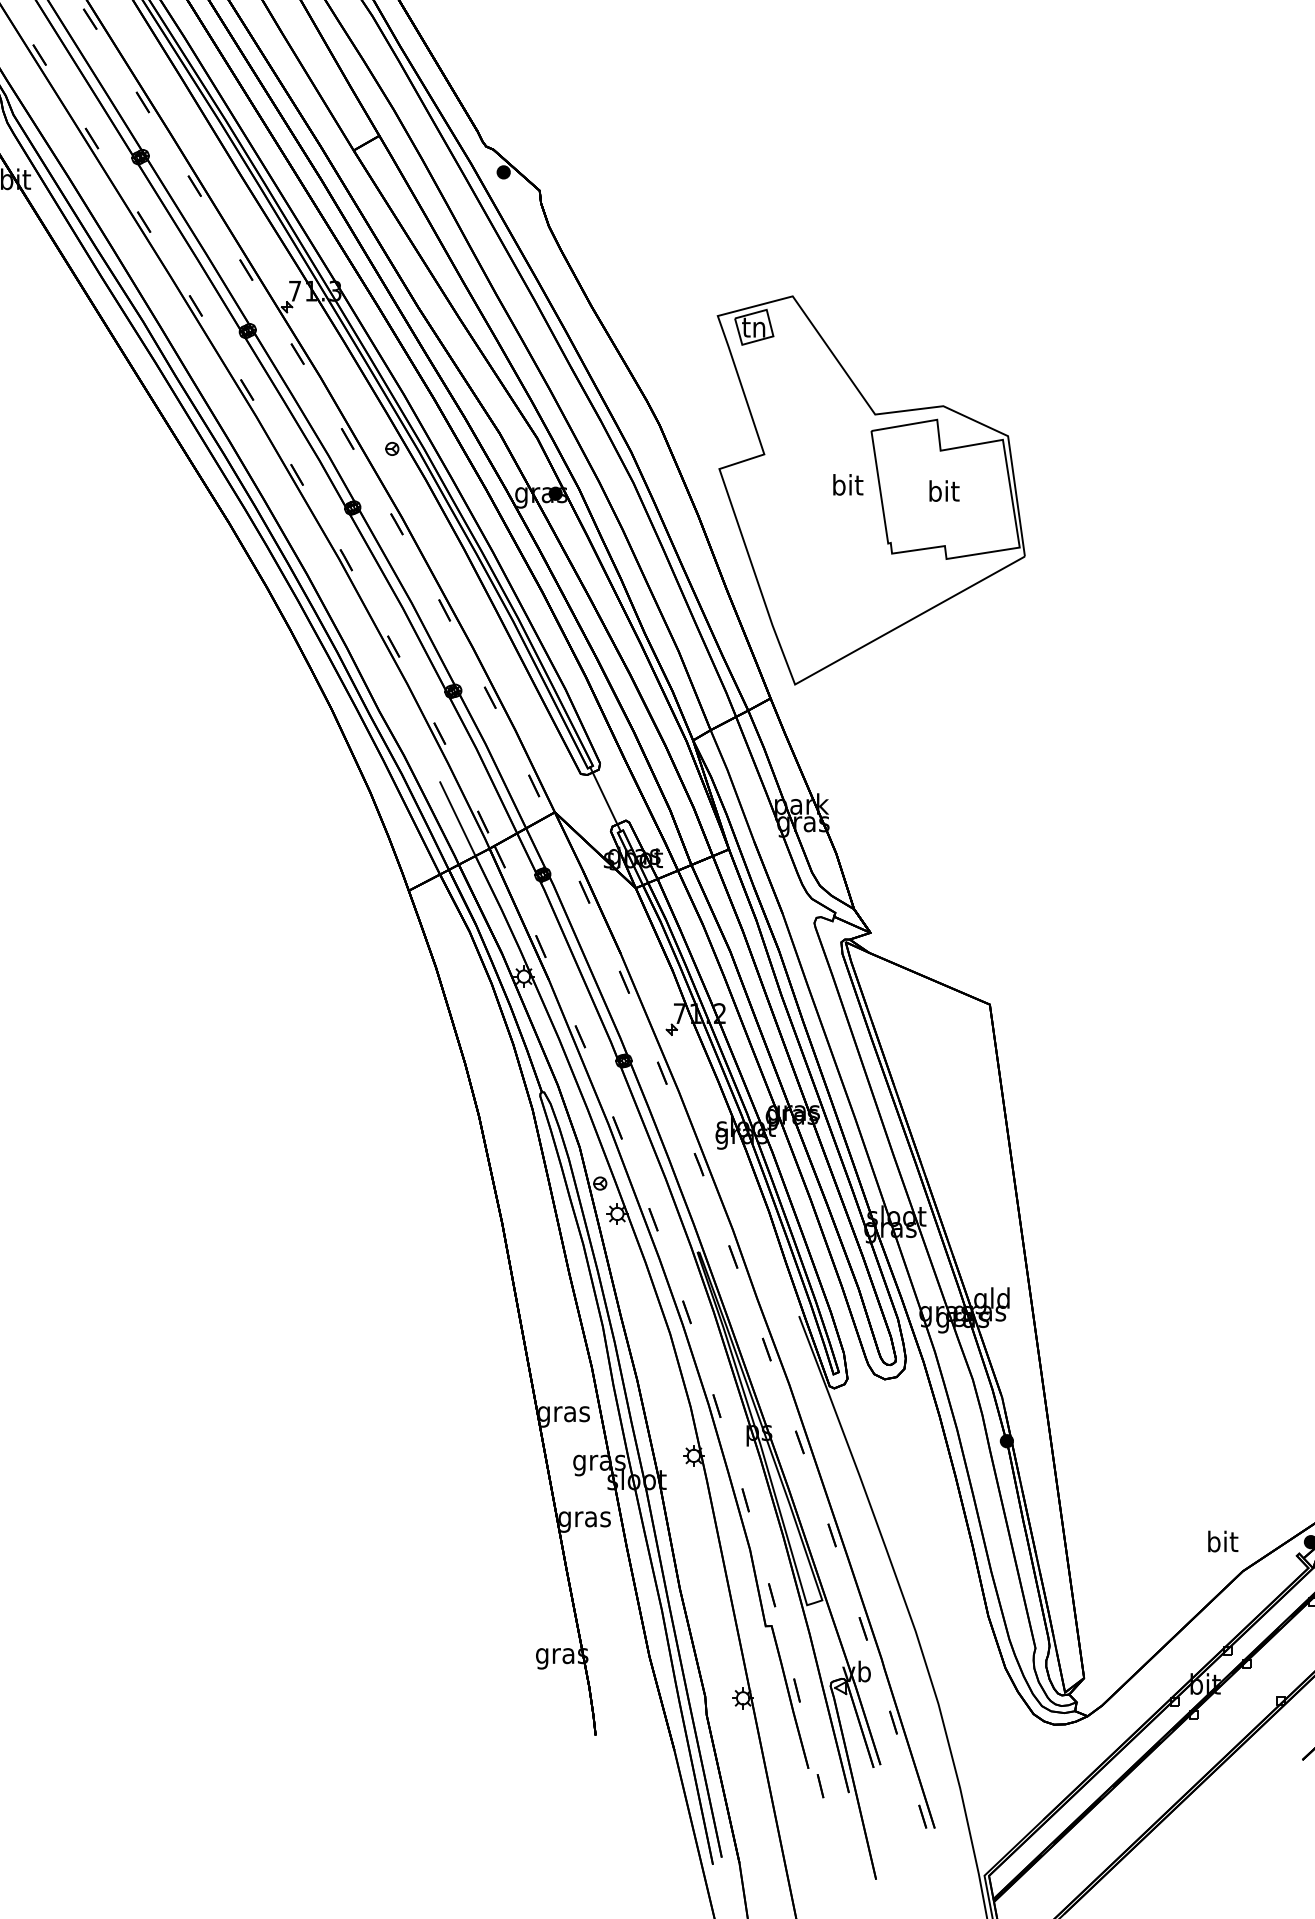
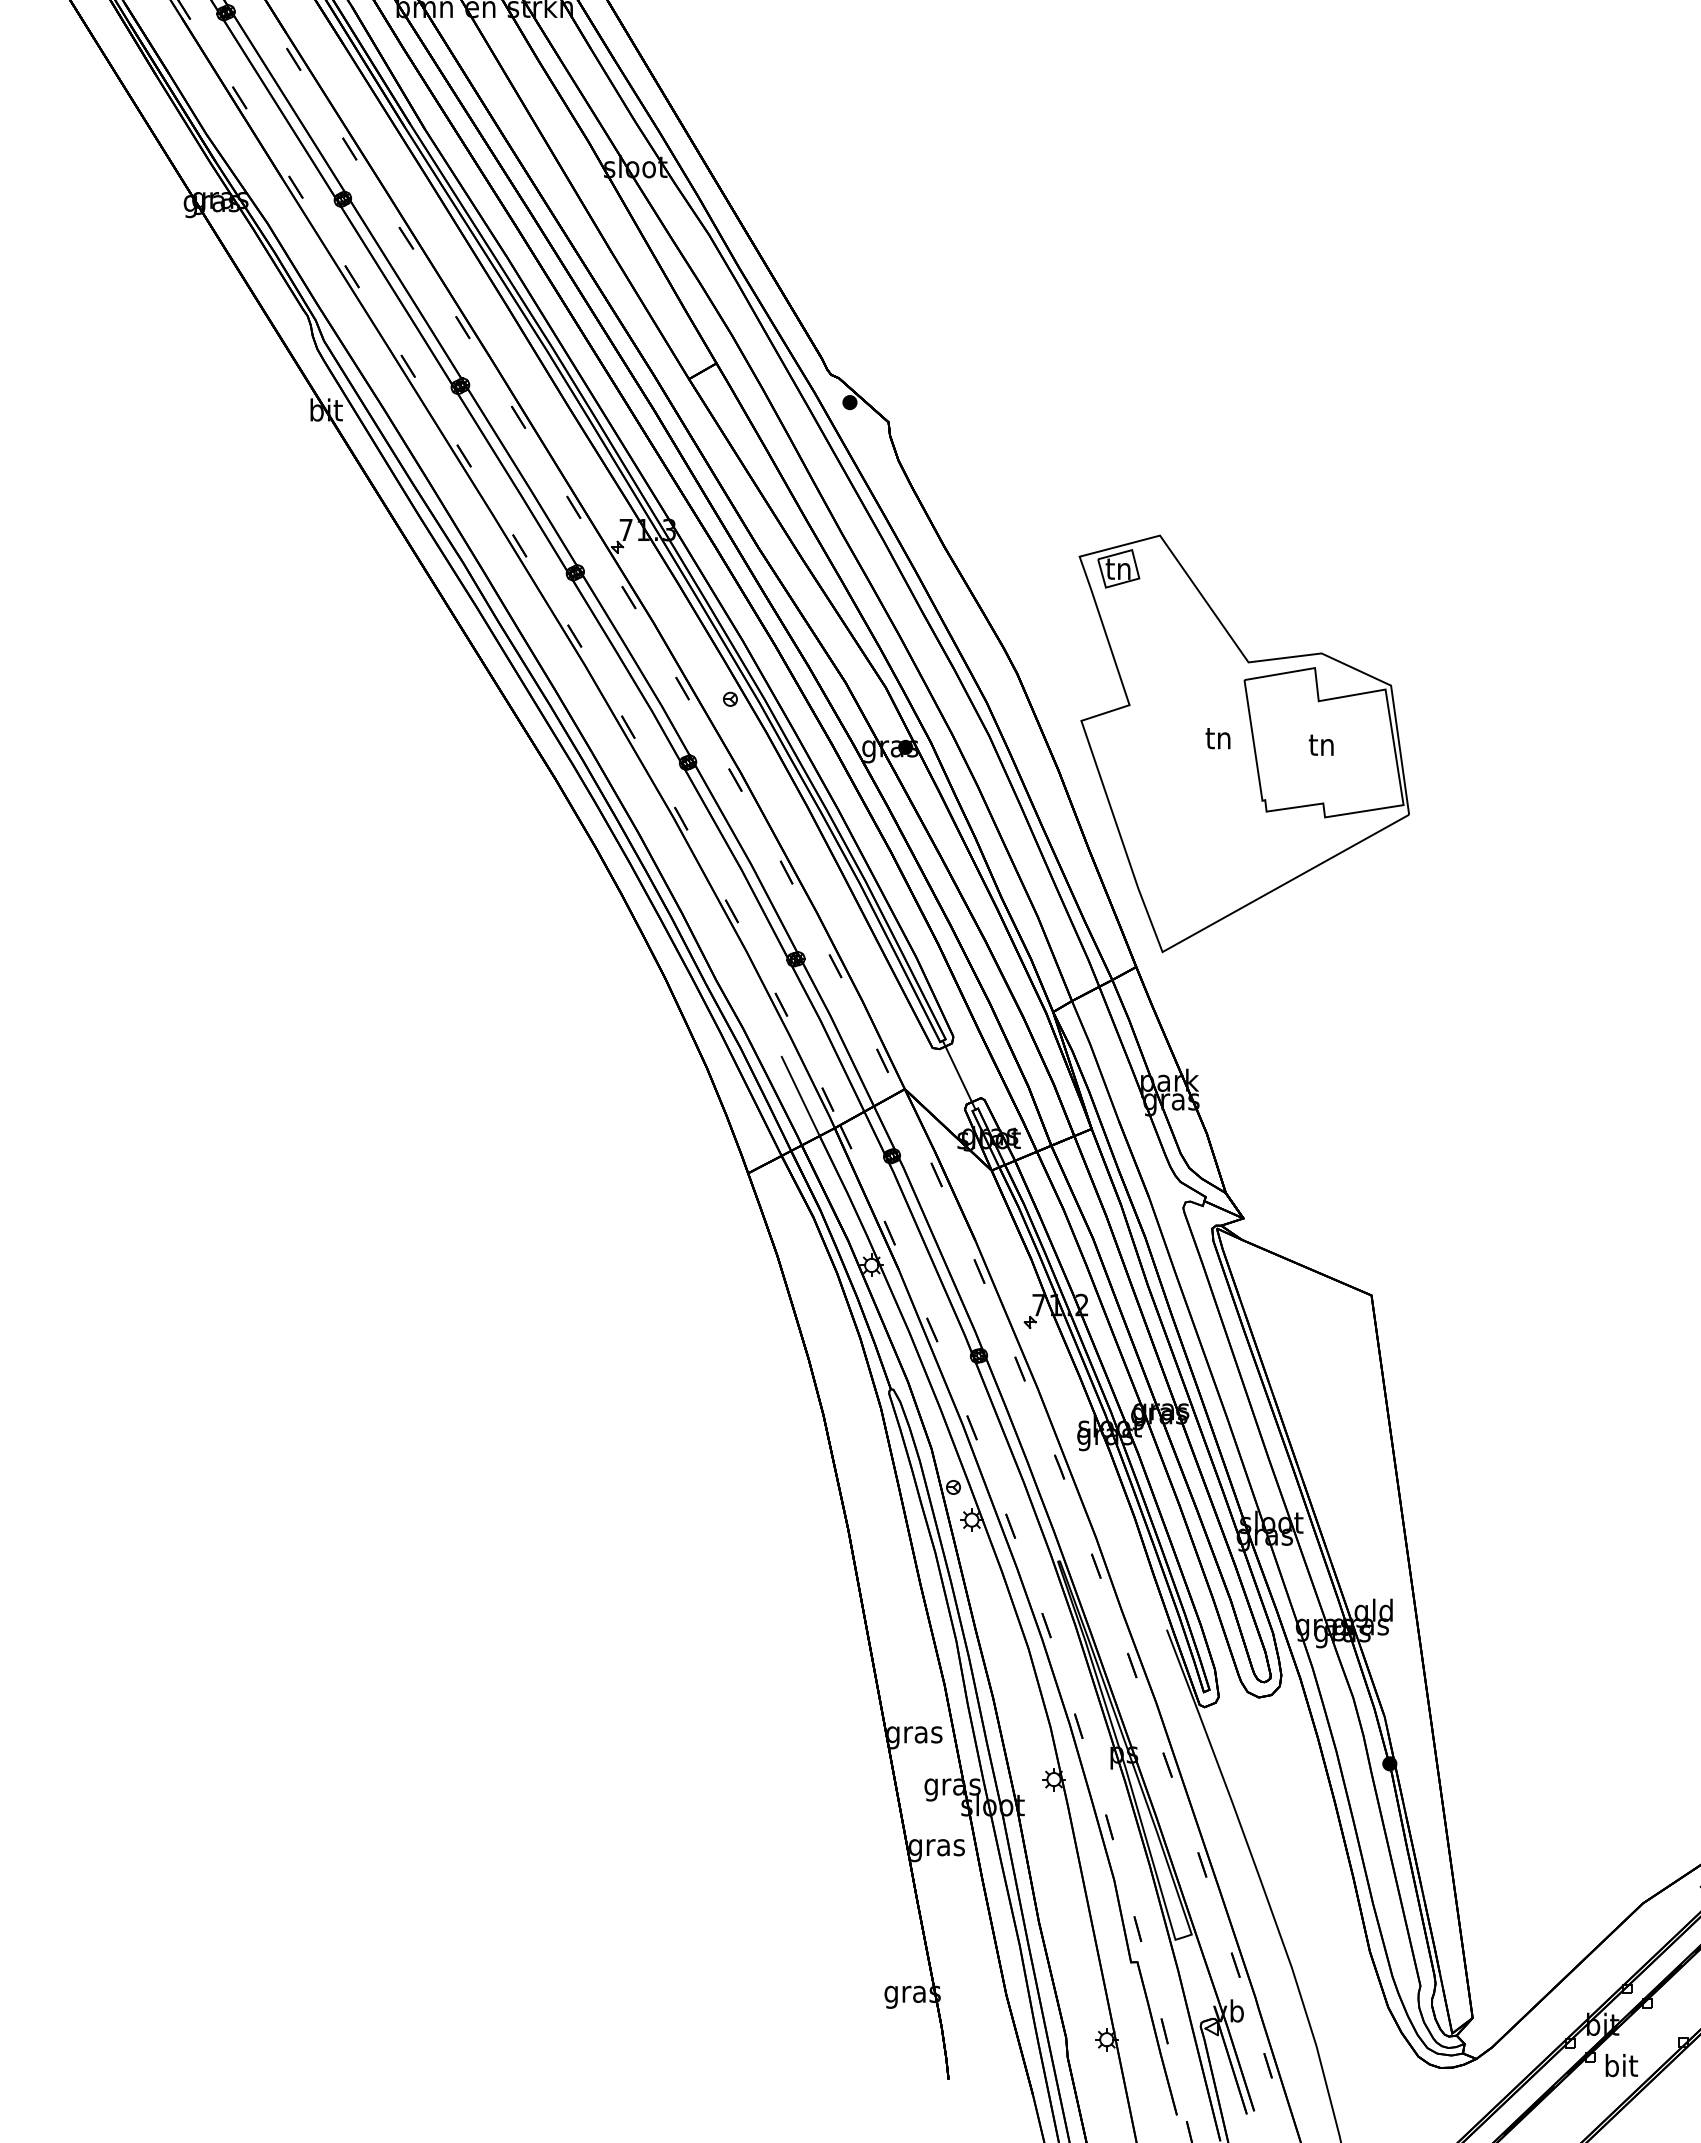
text: (848, 484) -> (1219, 737), bit -> tn
text: (944, 491) -> (1322, 744), bit -> tn
text: (1222, 1541) -> (1621, 2065), moved

